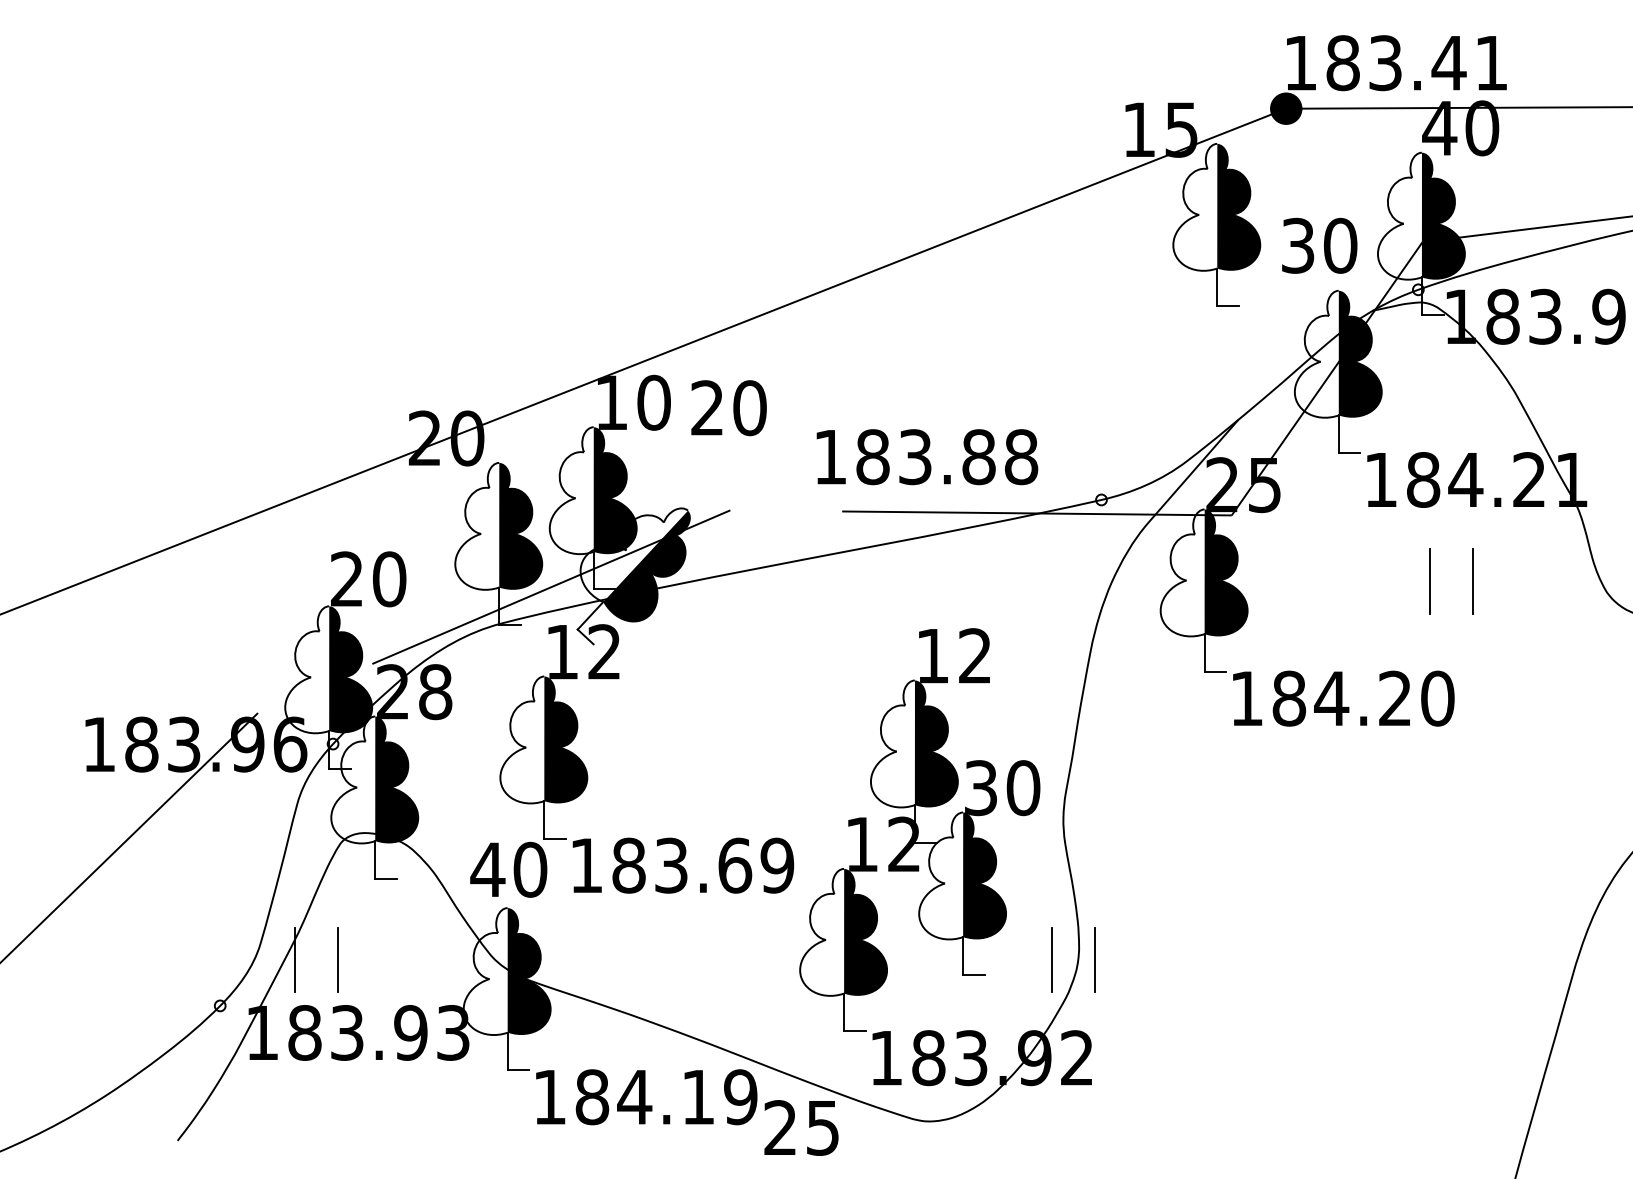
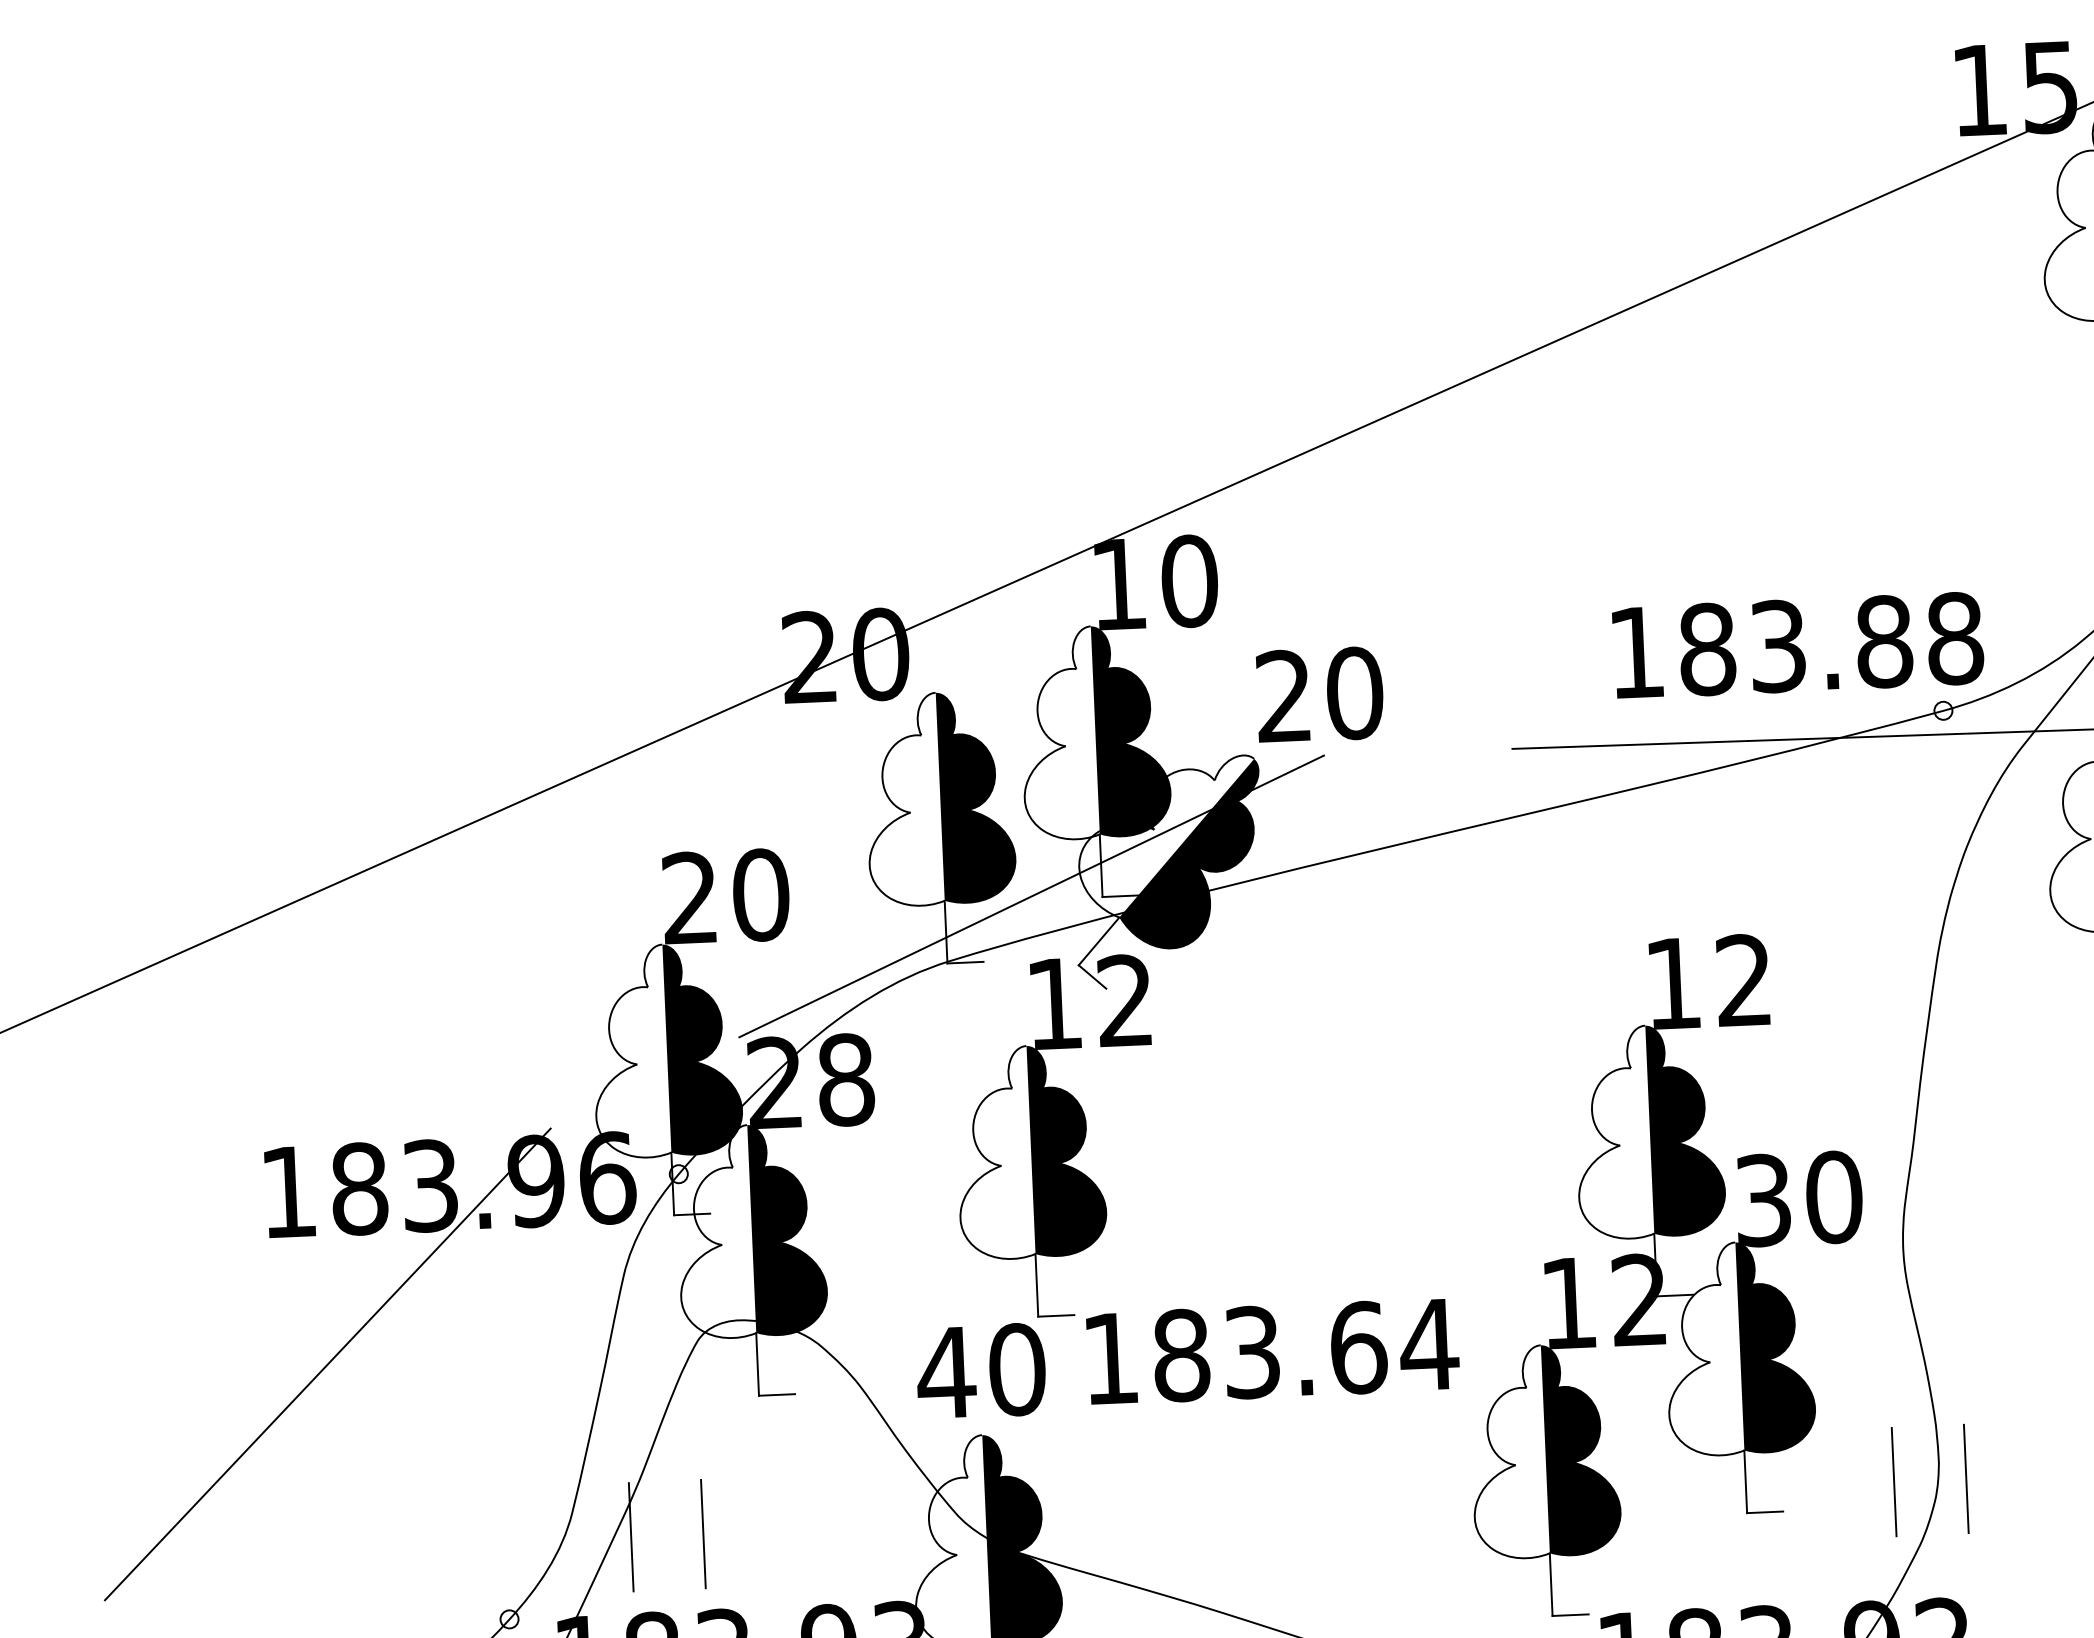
text: (728, 408) -> (1319, 695), moved
text: (927, 457) -> (1798, 646), moved
text: (777, 865) -> (1429, 1344), 183.69 -> 183.64

